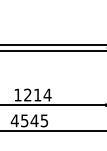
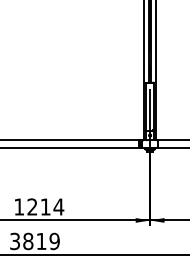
text: (29, 120) -> (34, 241), 4545 -> 3819

